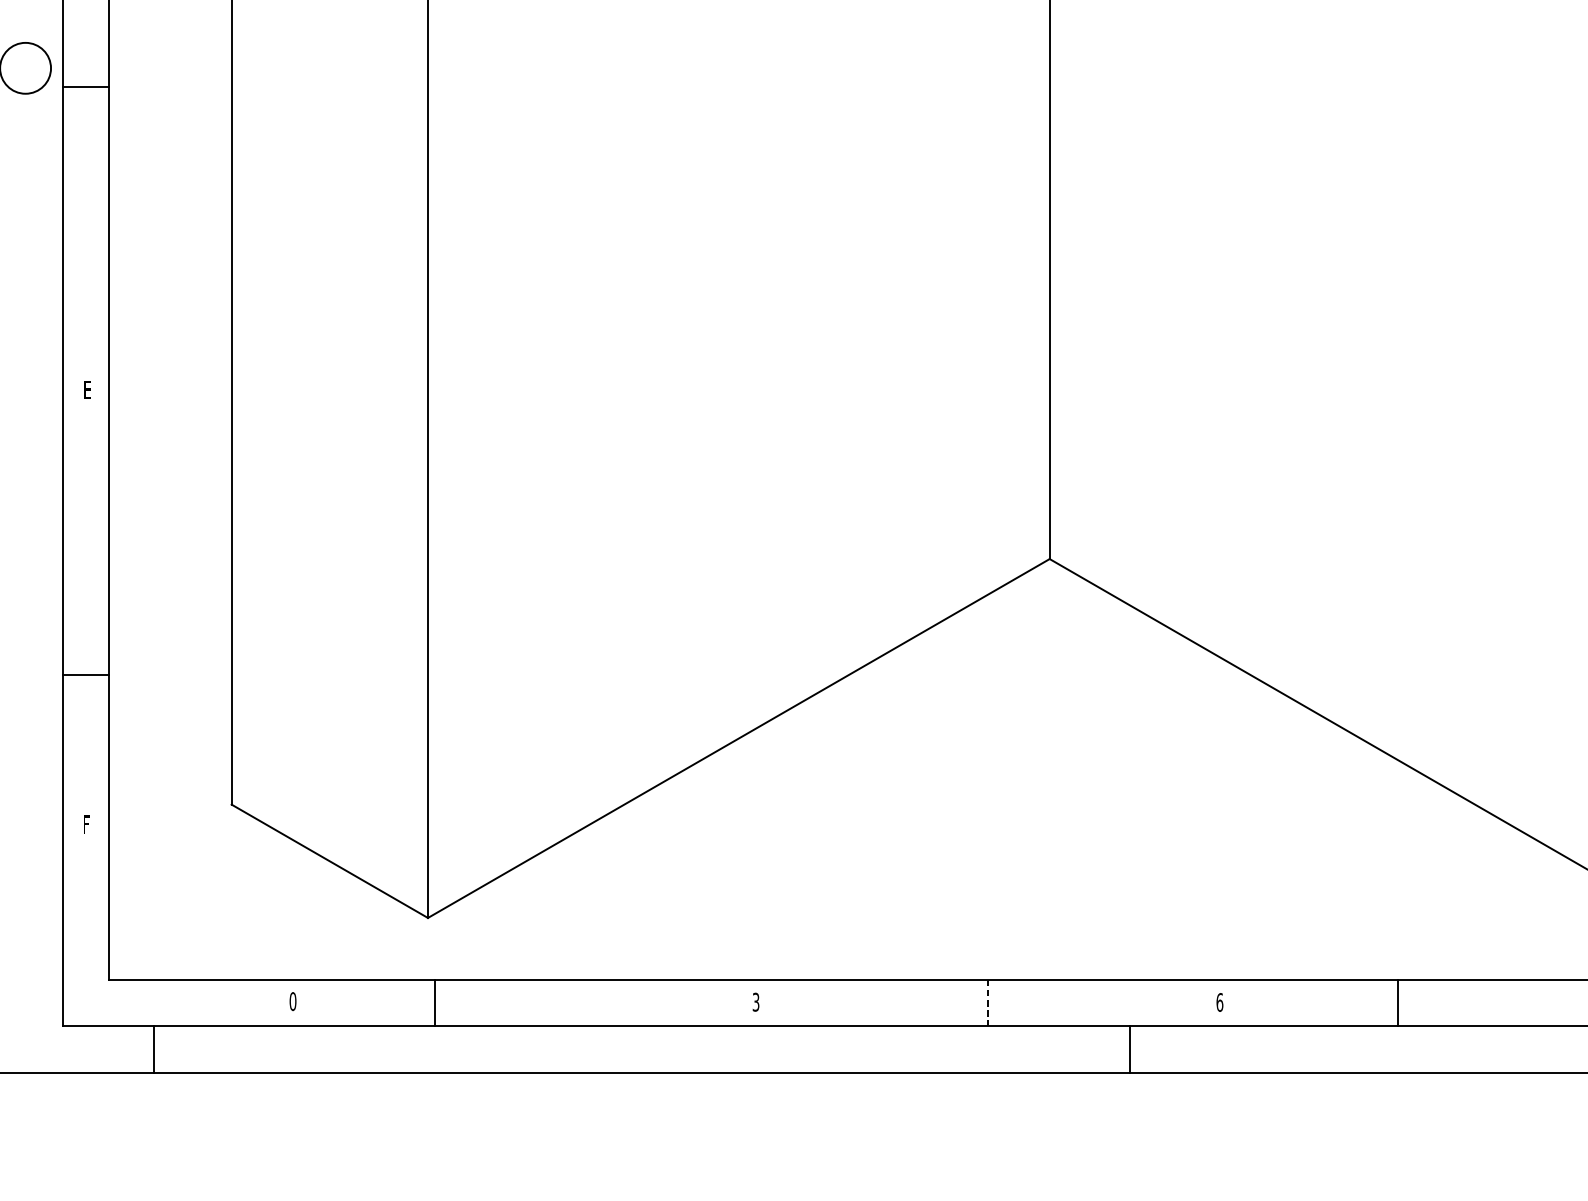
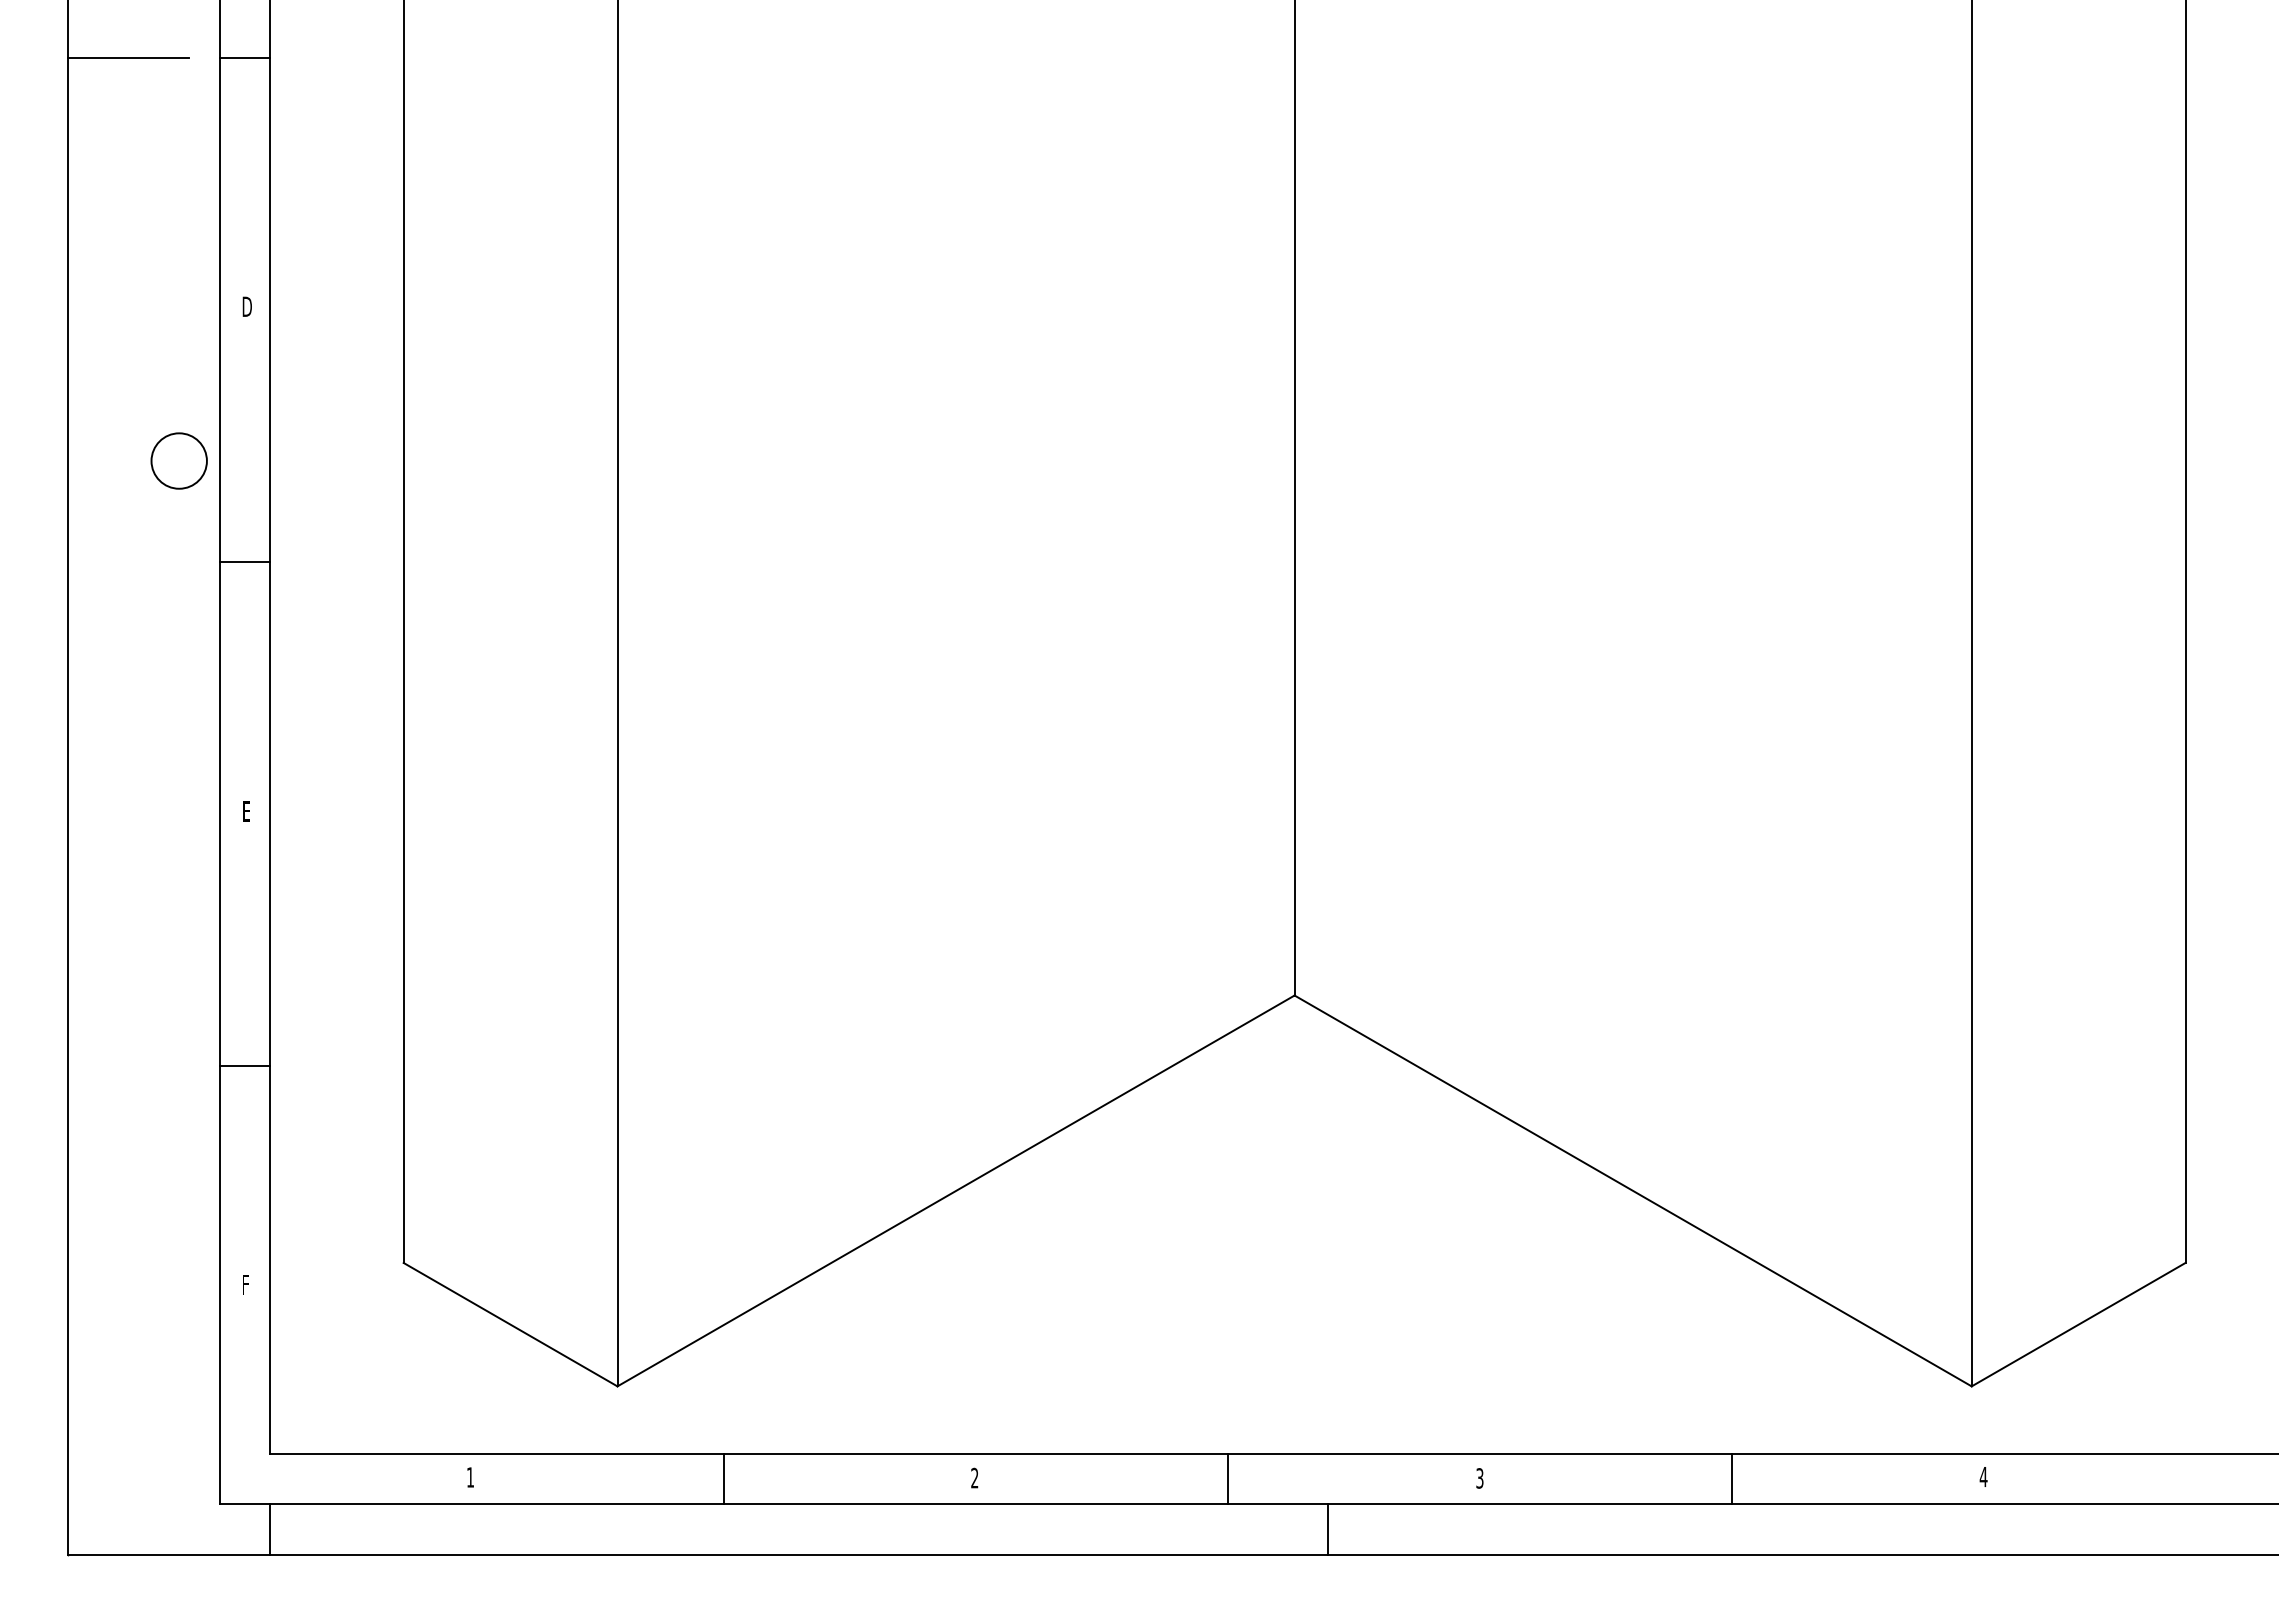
line: (85, 87) -> (244, 561), moved
line: (85, 674) -> (244, 1065), moved
text: (293, 1001) -> (470, 1477), 0 -> 1
line: (435, 1002) -> (723, 1478), moved
text: (755, 1002) -> (974, 1478), 3 -> 2
text: (1219, 1002) -> (1479, 1478), 6 -> 3
line: (1397, 1002) -> (1731, 1478), moved
line: (988, 1003) -> (1227, 1479), dashed -> solid
line: (153, 1049) -> (269, 1529), moved
line: (1130, 1049) -> (1328, 1529), moved

